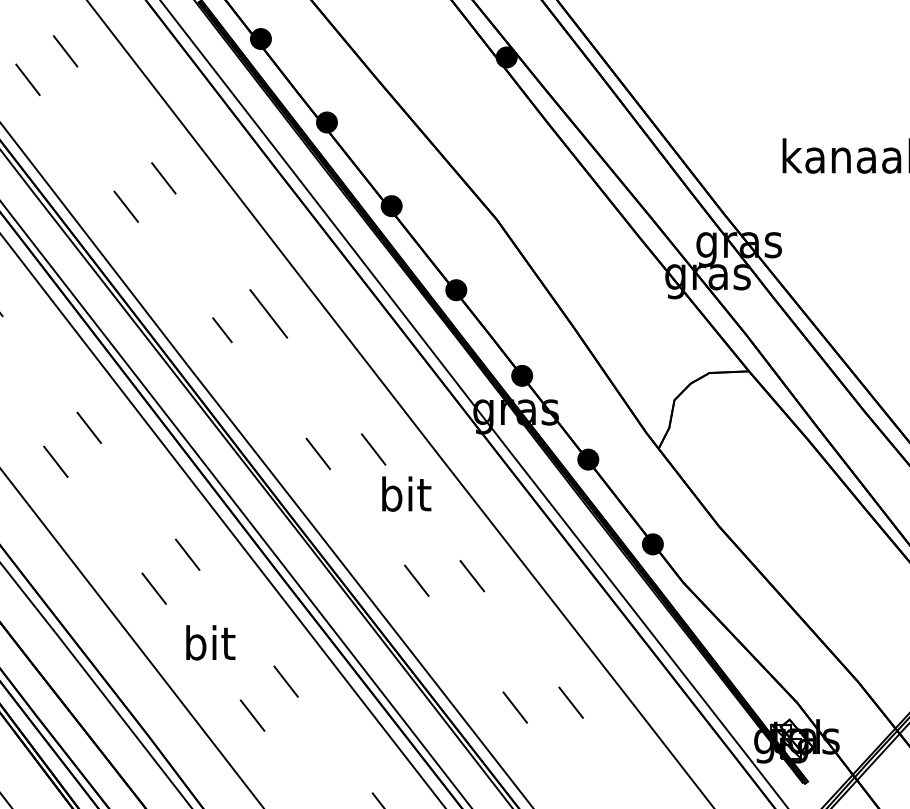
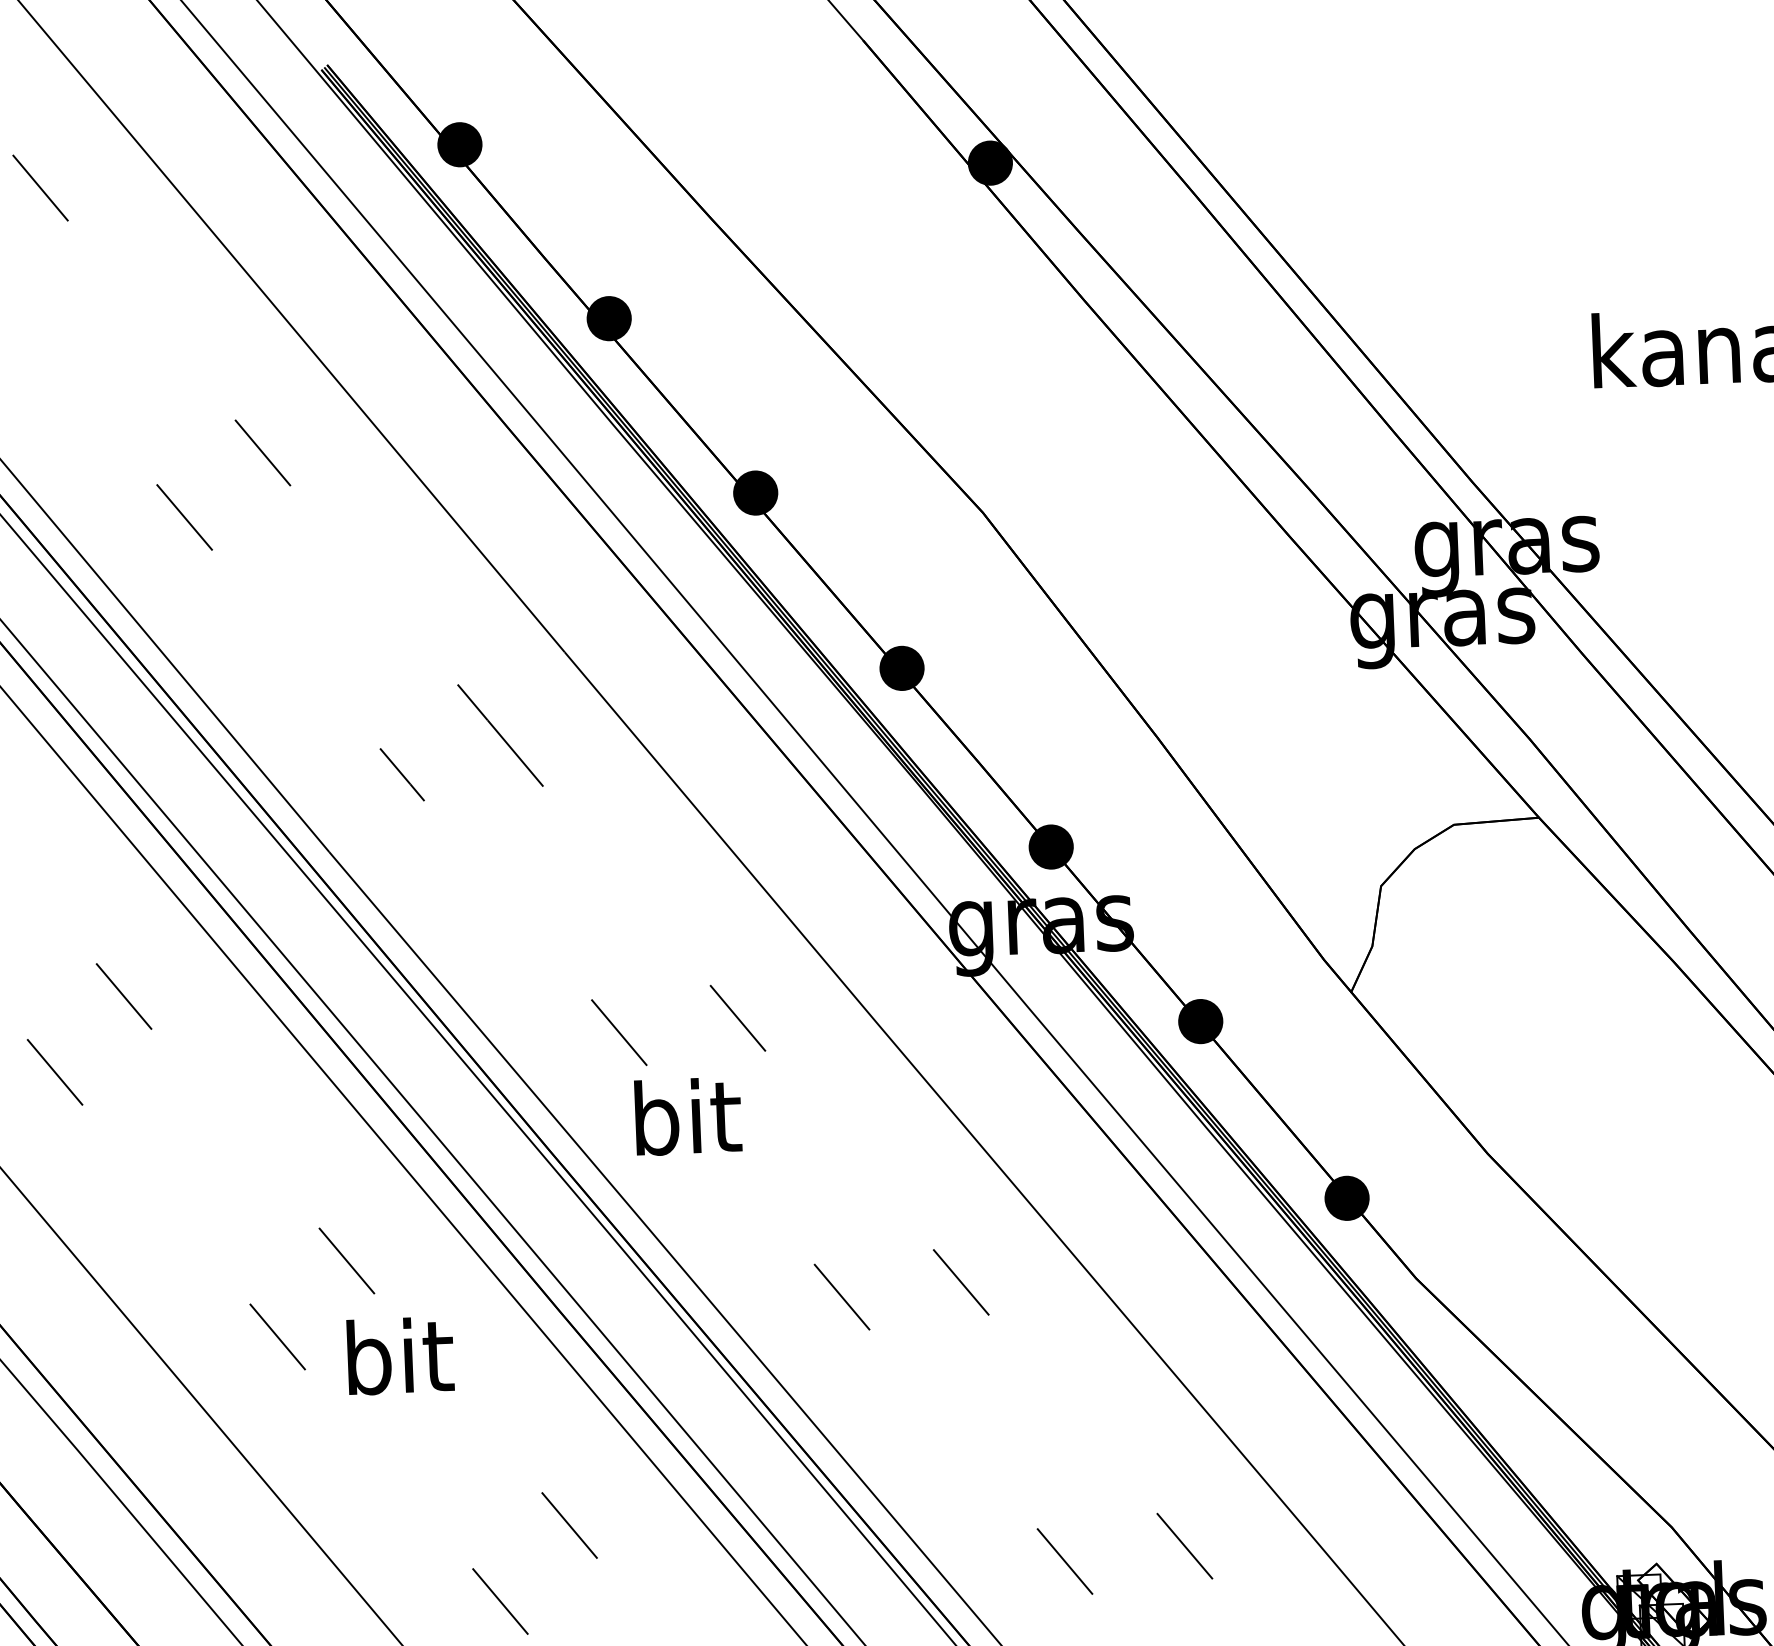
text: (406, 493) -> (687, 1115), moved
text: (210, 642) -> (399, 1355), moved

